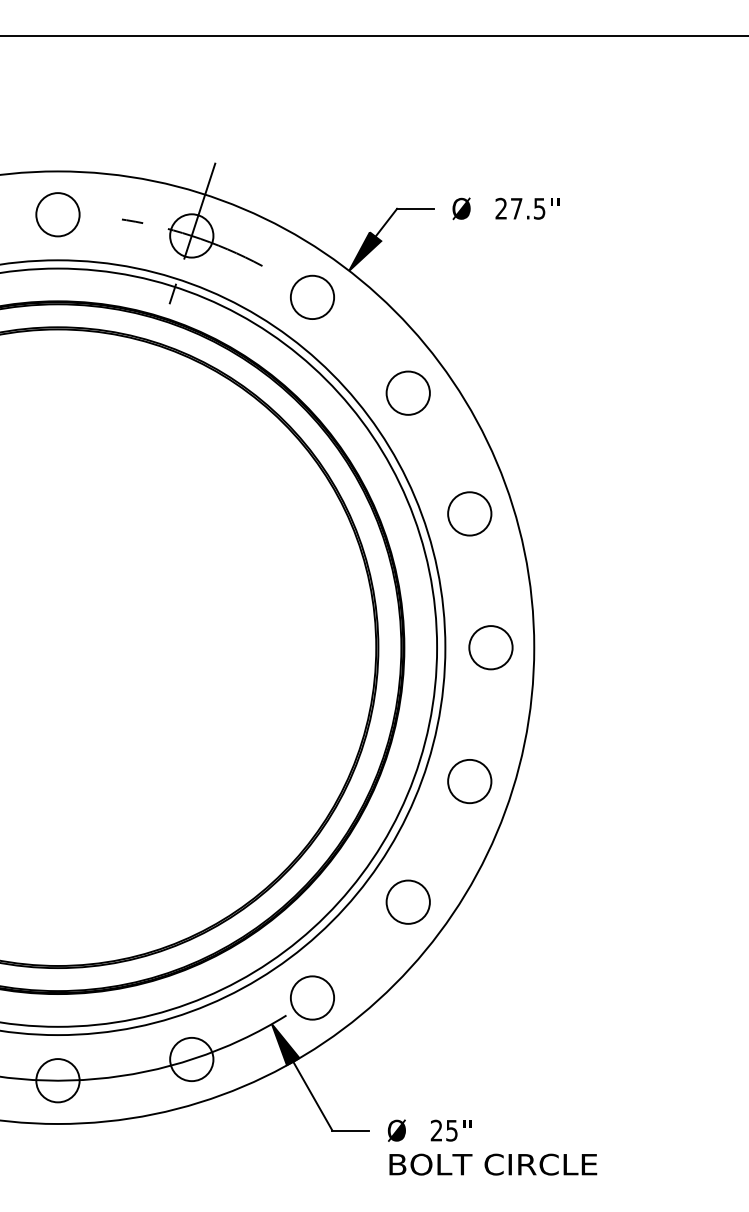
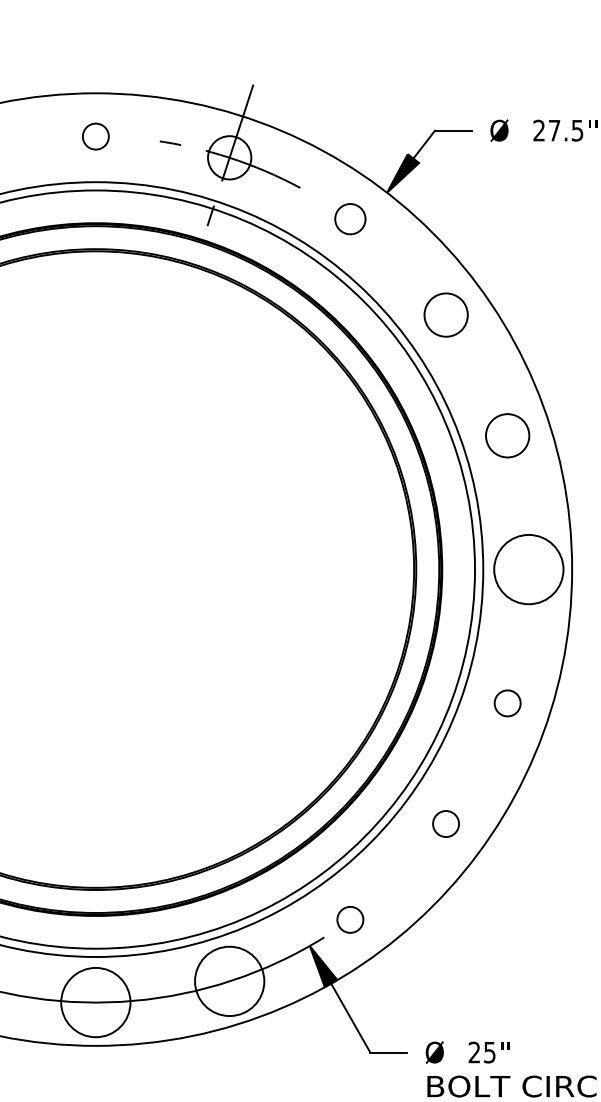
circle: (57, 214) -> (95, 136), size x0.6
circle: (312, 296) -> (350, 218), size x0.7
circle: (490, 647) -> (528, 569), size x1.6
circle: (469, 781) -> (507, 703), size x0.6
circle: (407, 901) -> (445, 823), size x0.6
circle: (312, 997) -> (350, 919), size x0.6
circle: (191, 1059) -> (229, 981), size x1.6
circle: (57, 1080) -> (95, 1002), size x1.6

